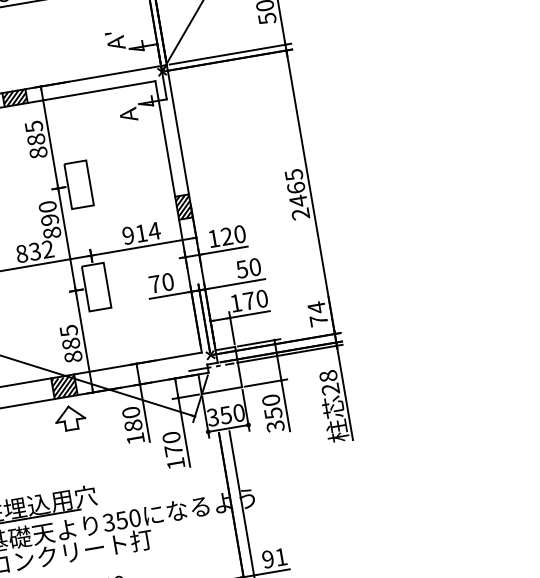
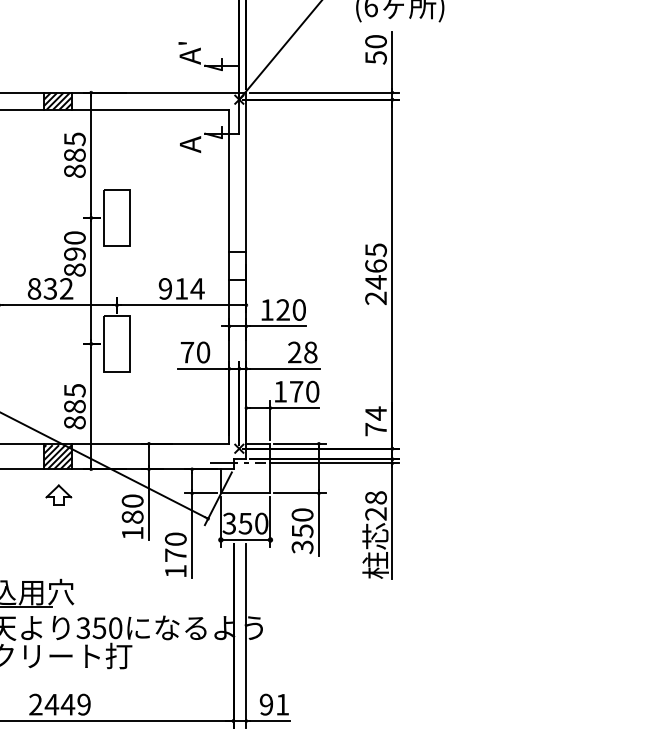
hatch: (183, 206) -> (237, 265), removed
text: (248, 268) -> (302, 352), 50 -> 28
part: (70, 418) -> (58, 495), size x0.7

